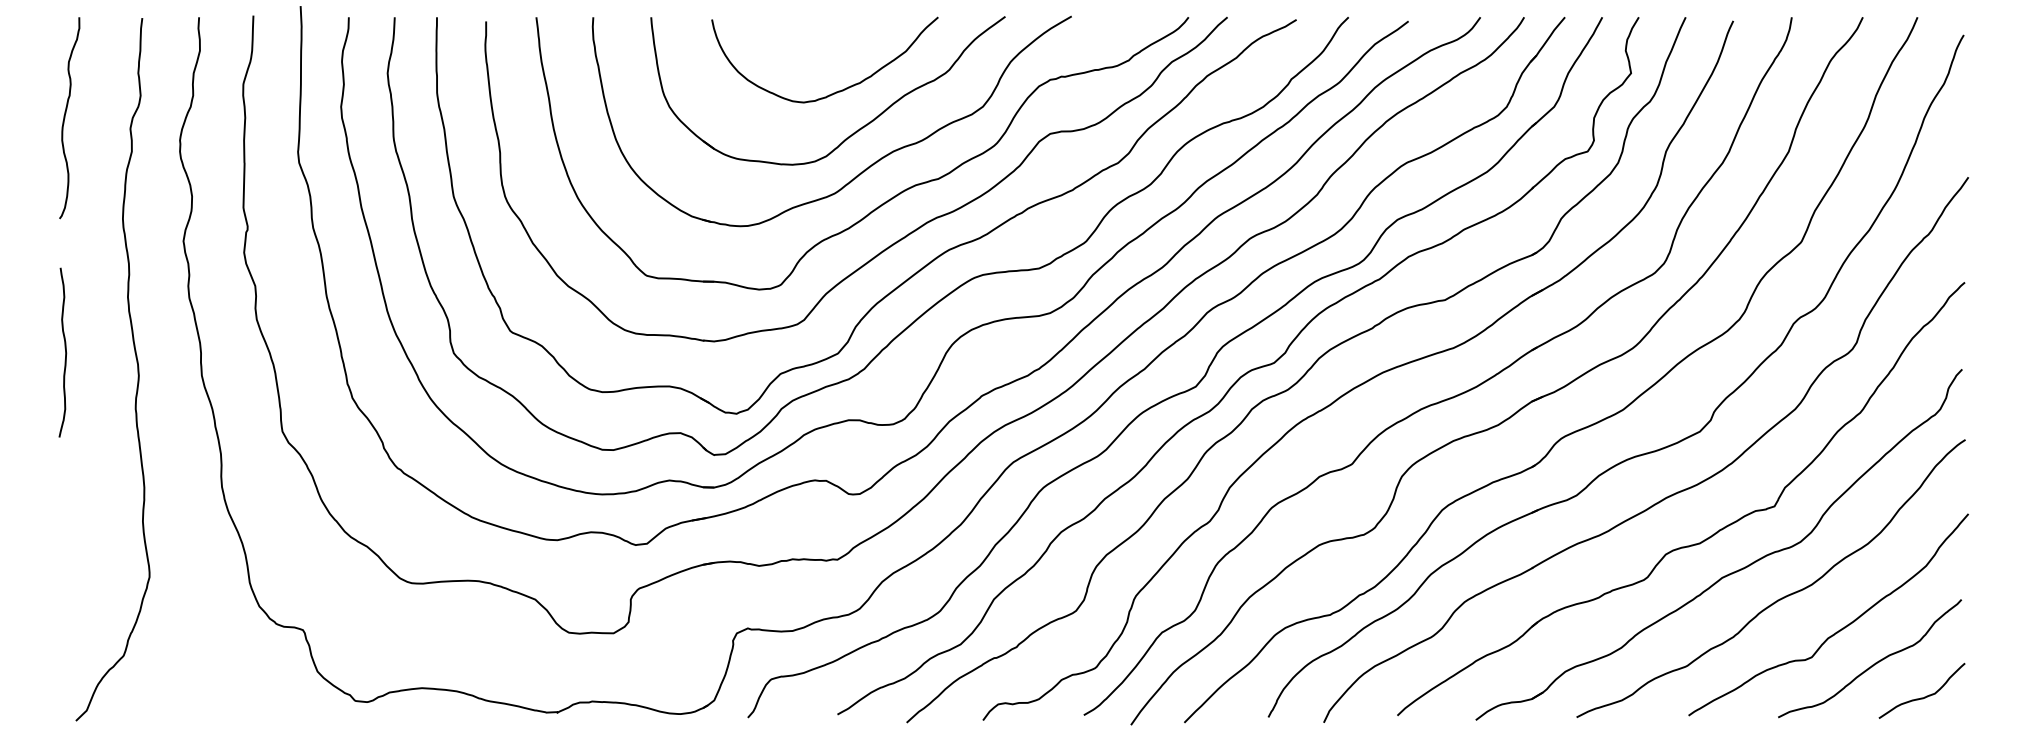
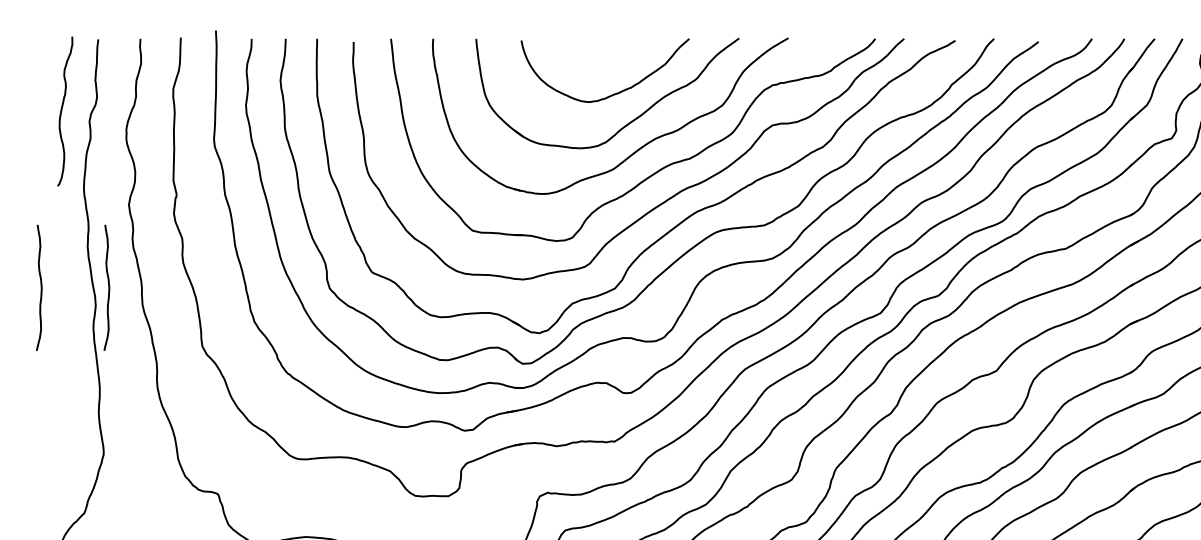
curve: (65, 118) -> (62, 111), moved
curve: (156, 352) -> (108, 287), added

